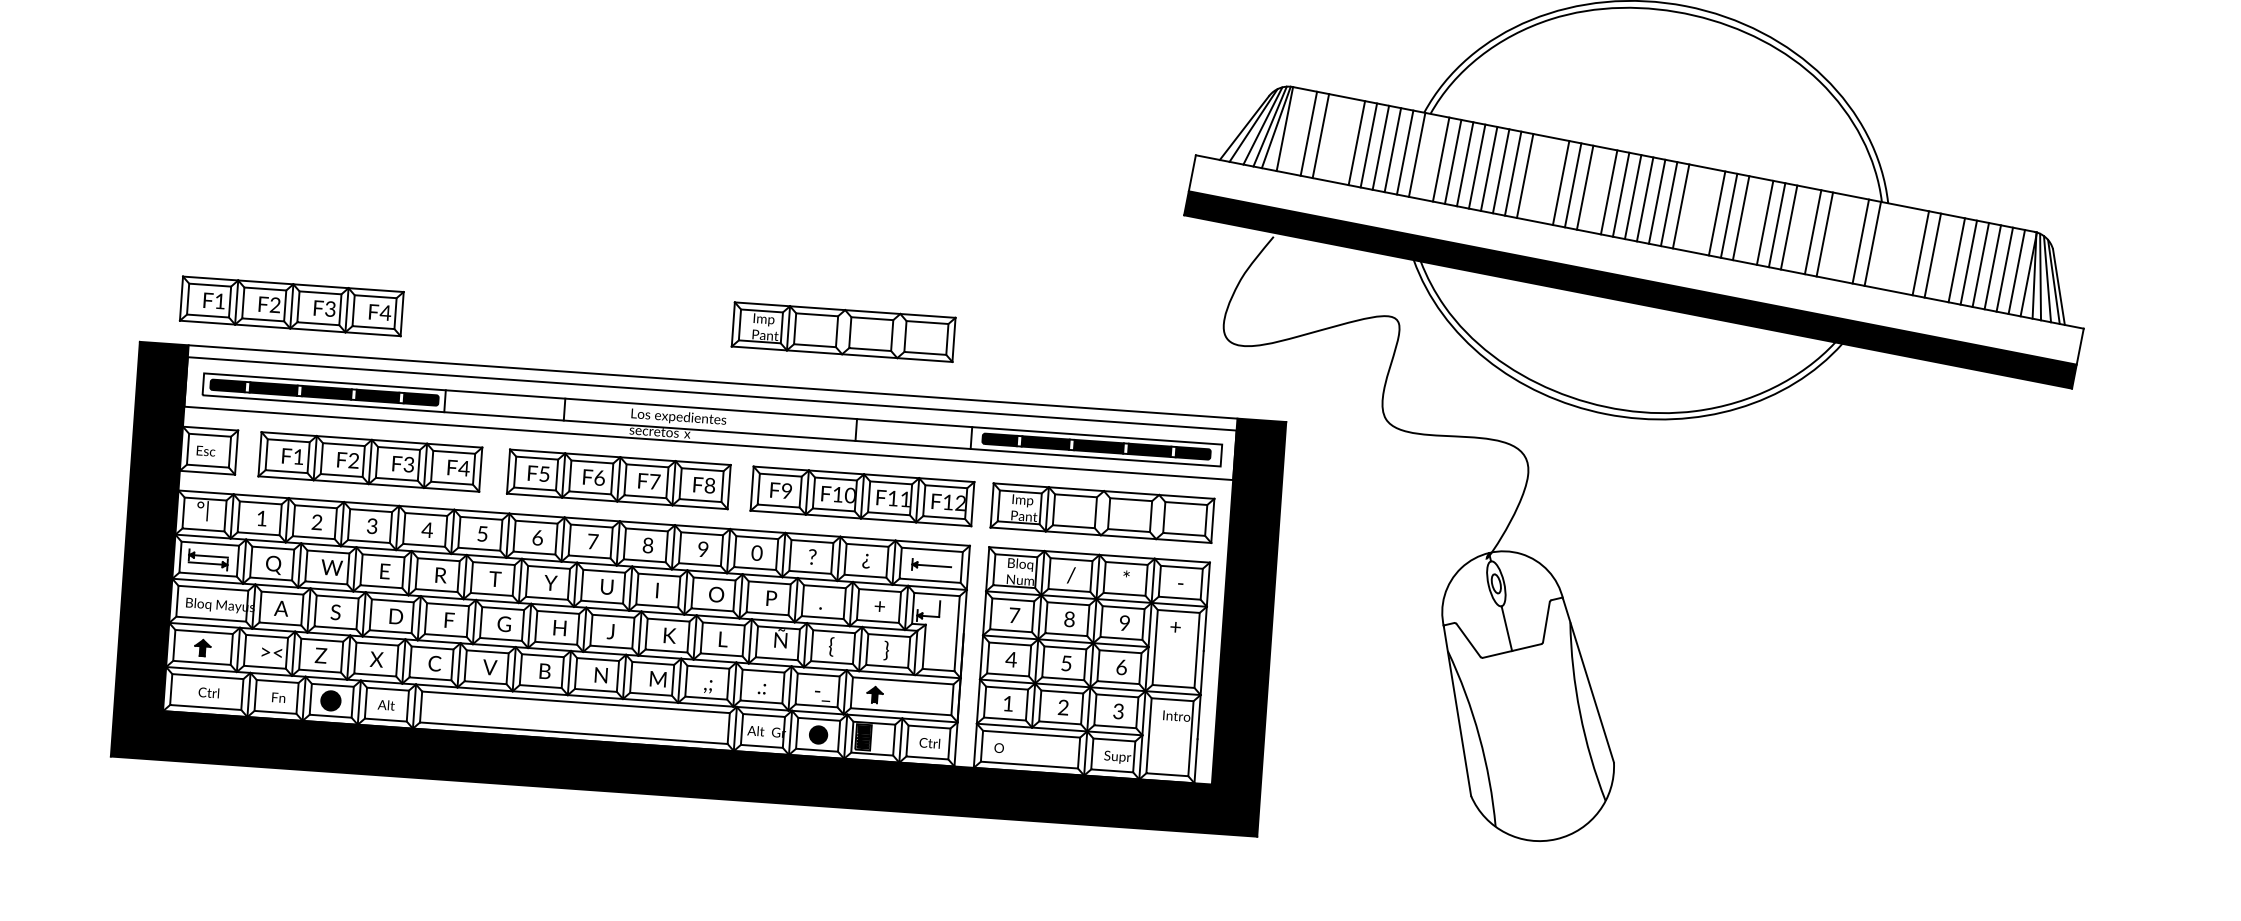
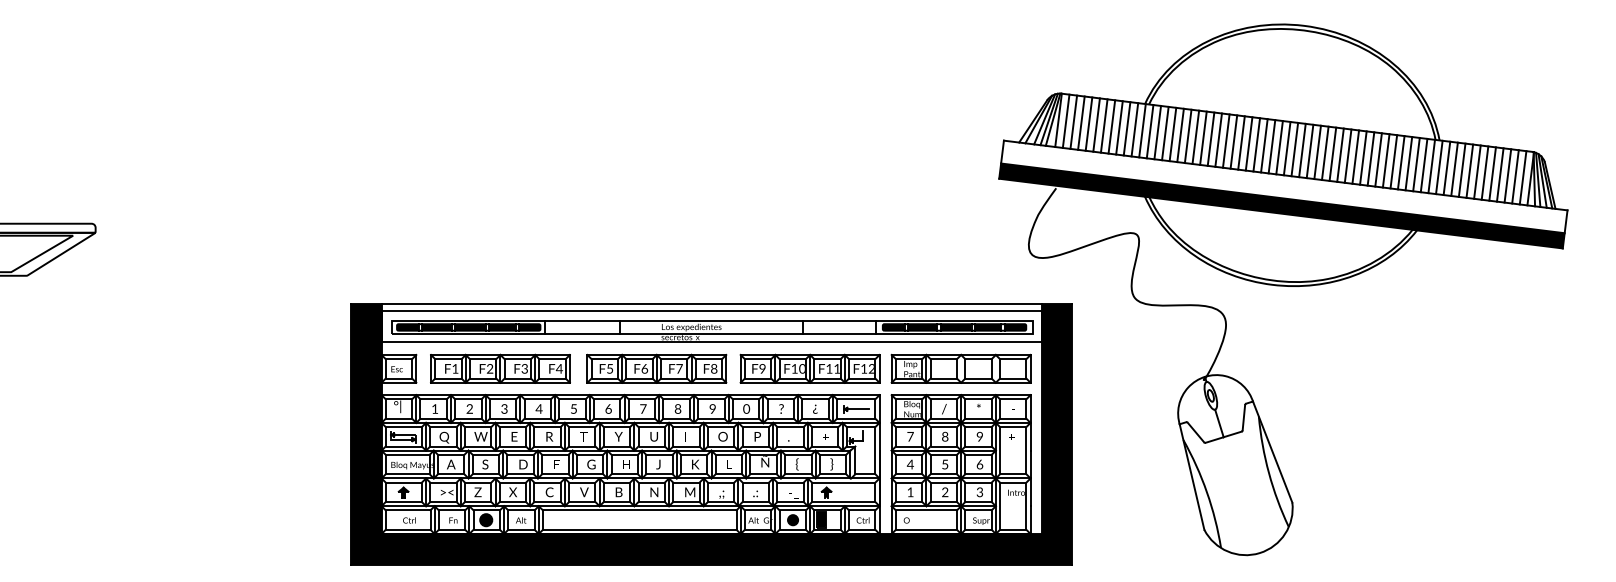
line: (1295, 130) -> (1065, 120), added
line: (1332, 137) -> (1088, 123), added
line: (1344, 139) -> (1096, 124), added
line: (1428, 156) -> (1149, 131), added
line: (1536, 177) -> (1218, 139), added
line: (1547, 179) -> (1225, 140), added
line: (1596, 189) -> (1256, 144), added
line: (1692, 208) -> (1317, 152), added
line: (1703, 211) -> (1324, 153), added
line: (1752, 219) -> (1355, 156), added
line: (1800, 229) -> (1385, 160), added
line: (1836, 236) -> (1408, 163), added
line: (1848, 239) -> (1416, 164), added
line: (1885, 246) -> (1439, 167), added
line: (1896, 248) -> (1446, 168), added
line: (1908, 249) -> (1454, 168), added
line: (1945, 256) -> (1477, 171), added
part: (291, 305) -> (444, 274), removed
part: (842, 331) -> (790, 266), removed

